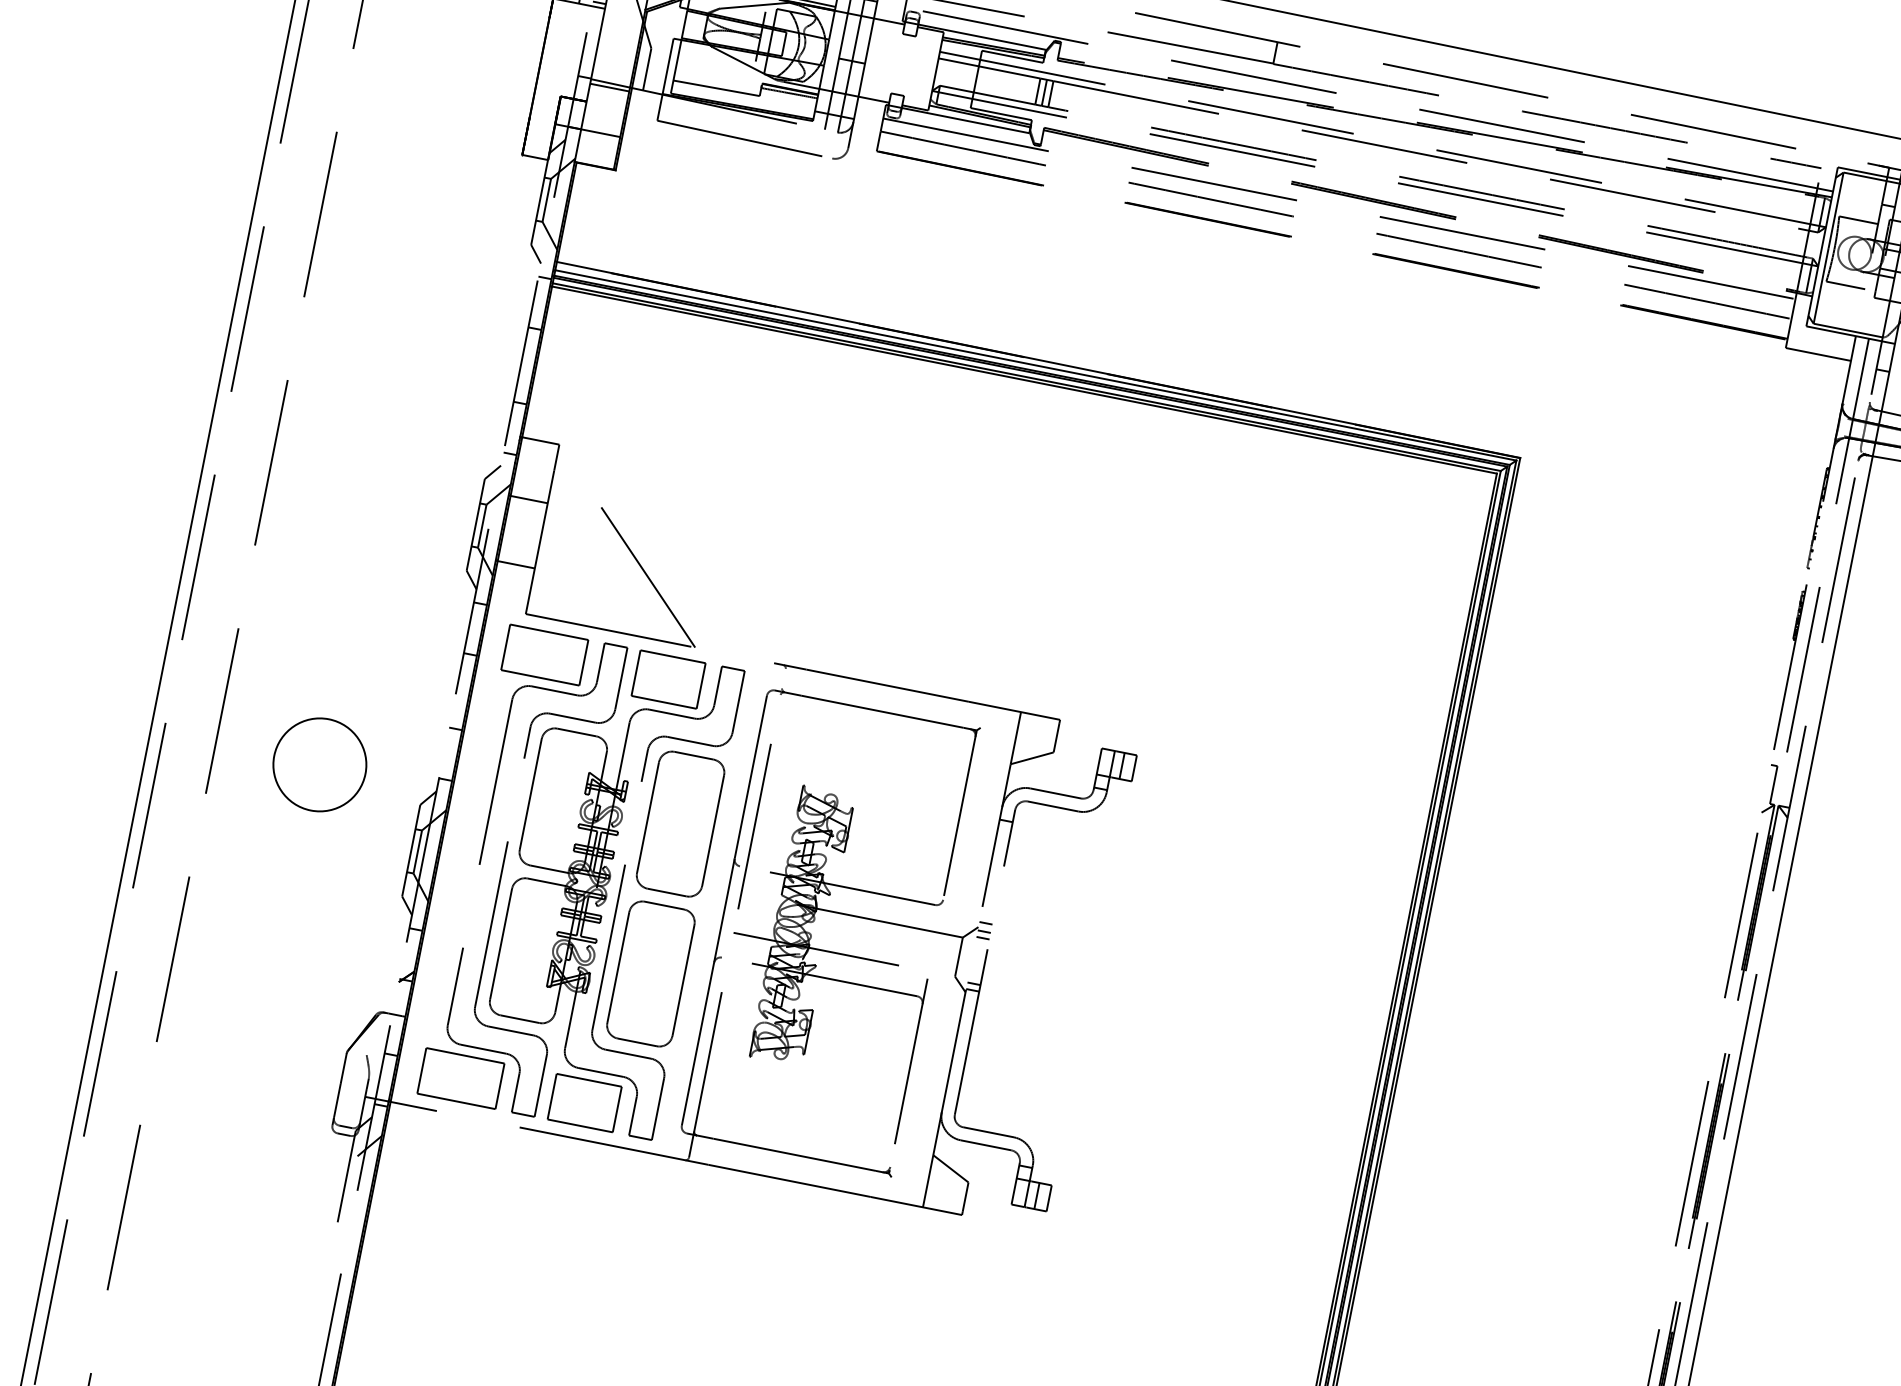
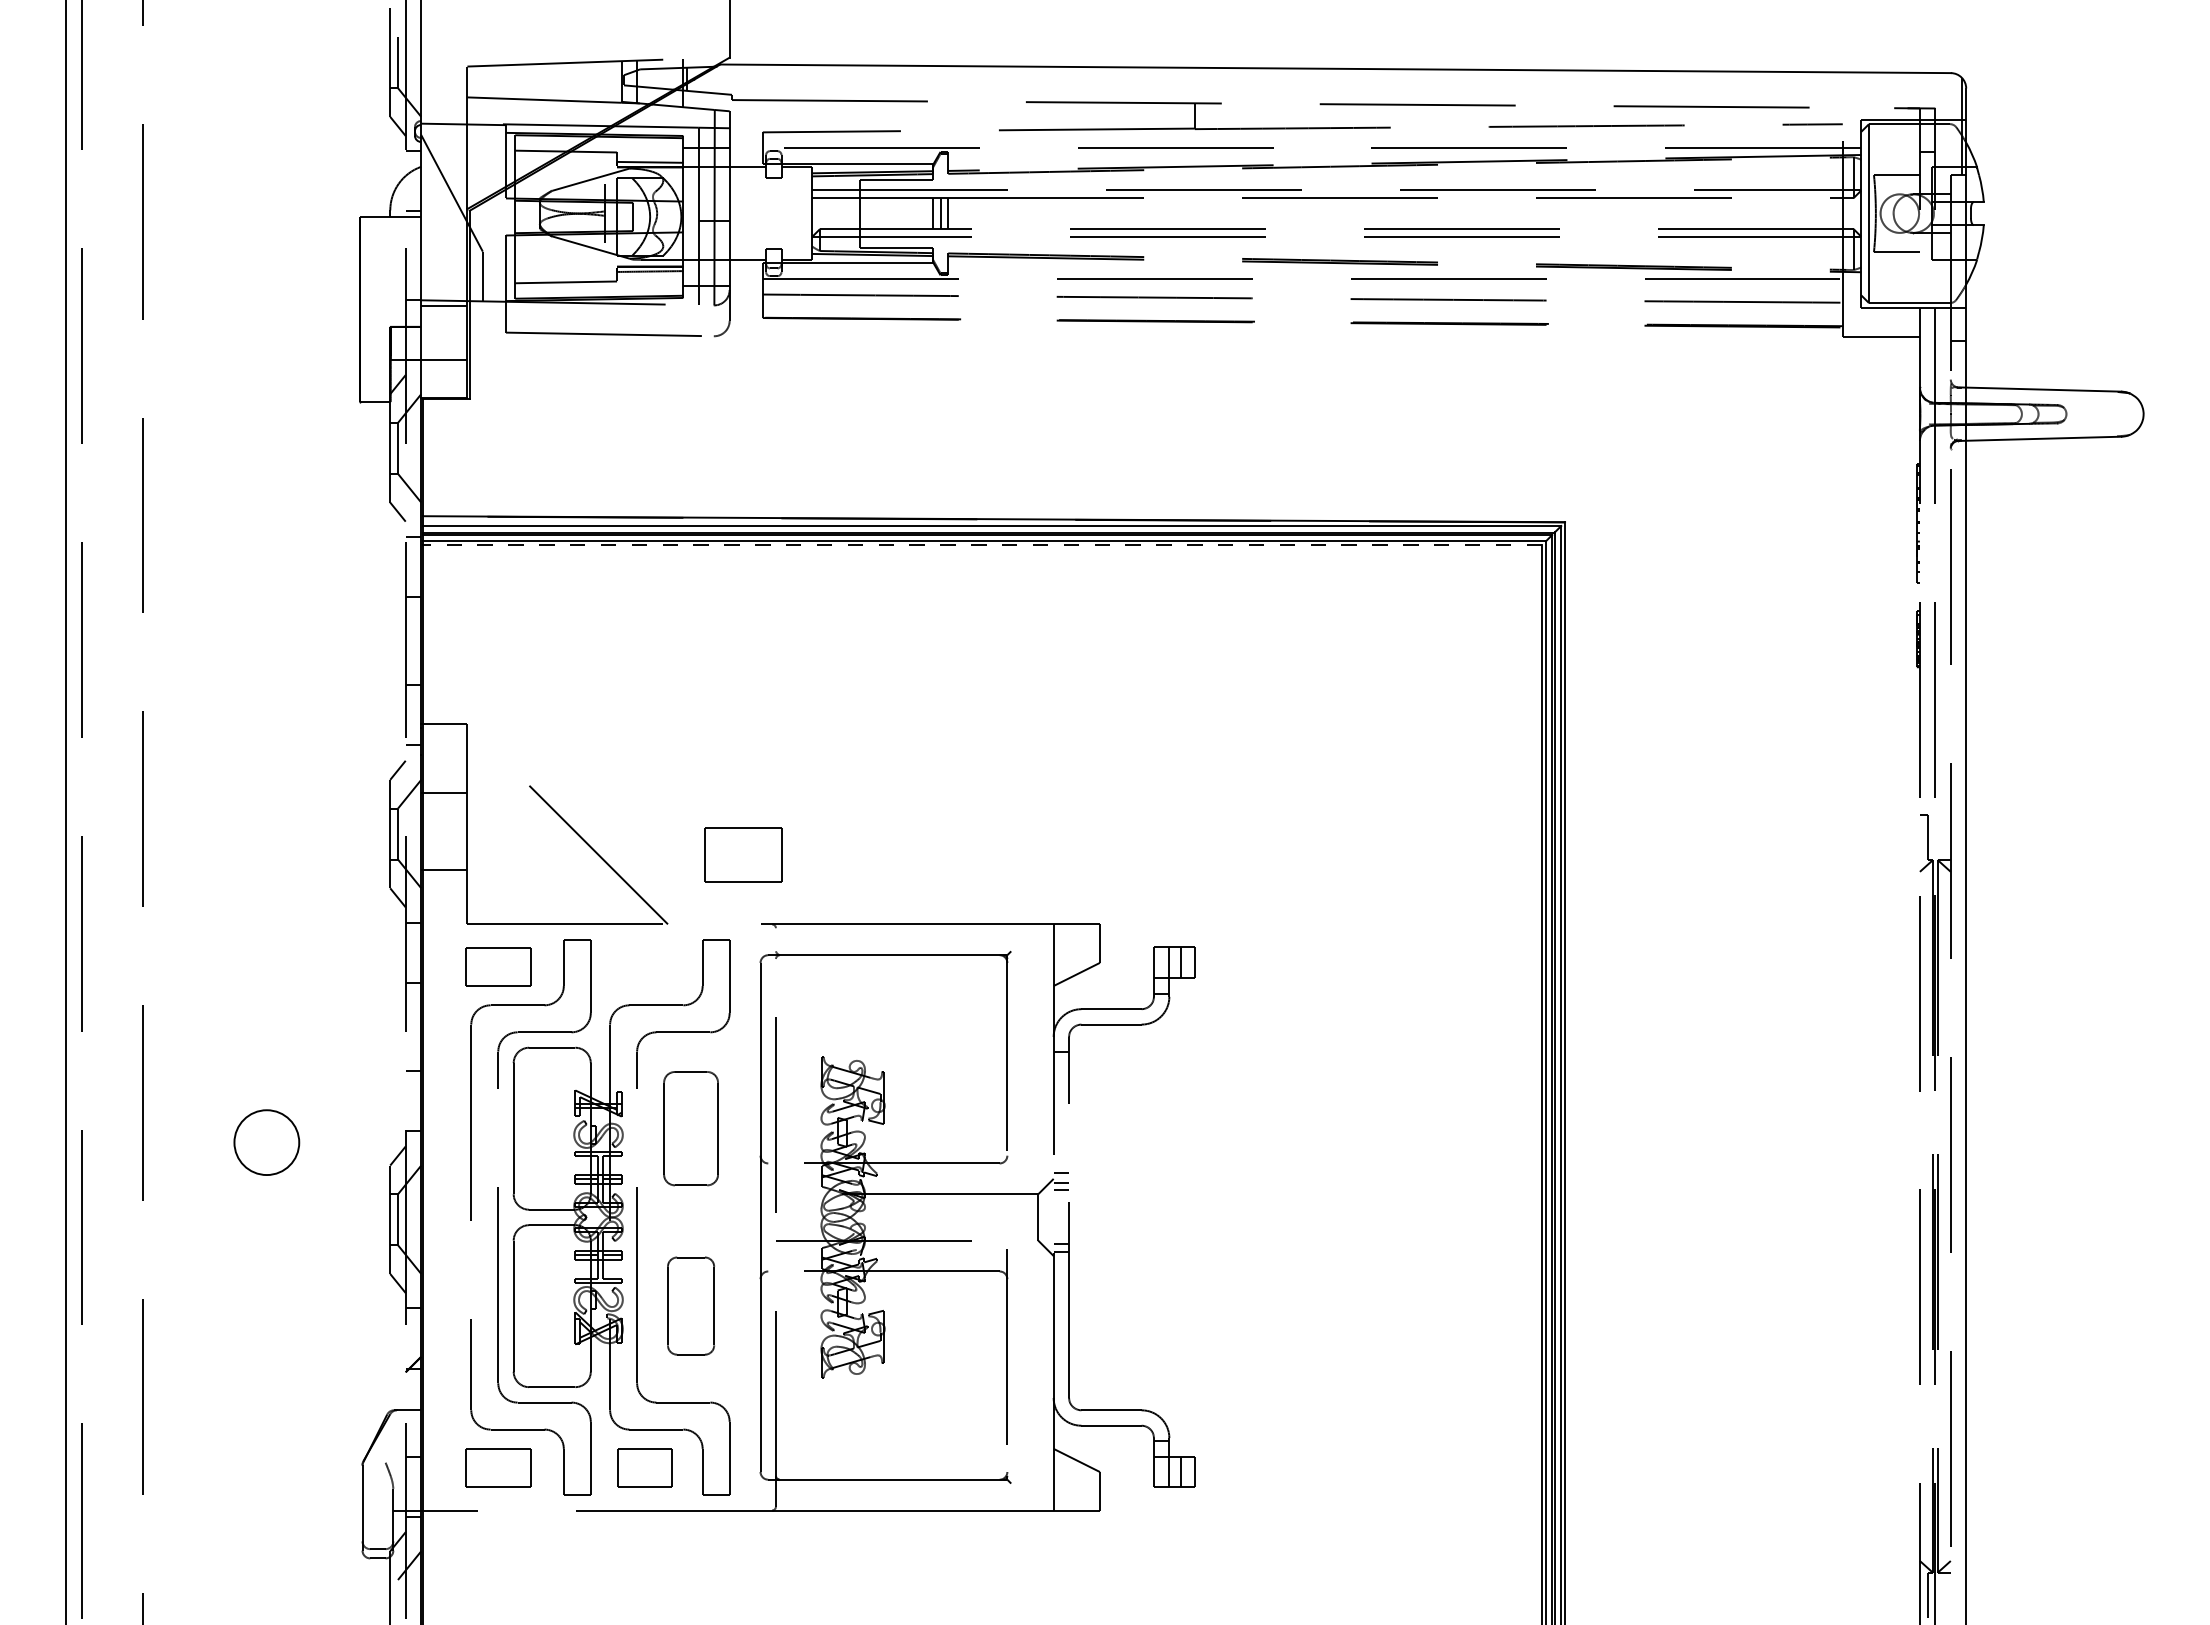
line: (1024, 380) -> (982, 545), solid -> dashed
part: (545, 654) -> (498, 966), size x0.7
part: (668, 679) -> (743, 854), moved
circle: (319, 764) -> (266, 1142), size x0.6
part: (680, 823) -> (690, 1128), size x0.7
part: (650, 973) -> (690, 1305), size x0.6
part: (461, 1078) -> (498, 1467), size x0.7
part: (584, 1102) -> (644, 1467), size x0.7

